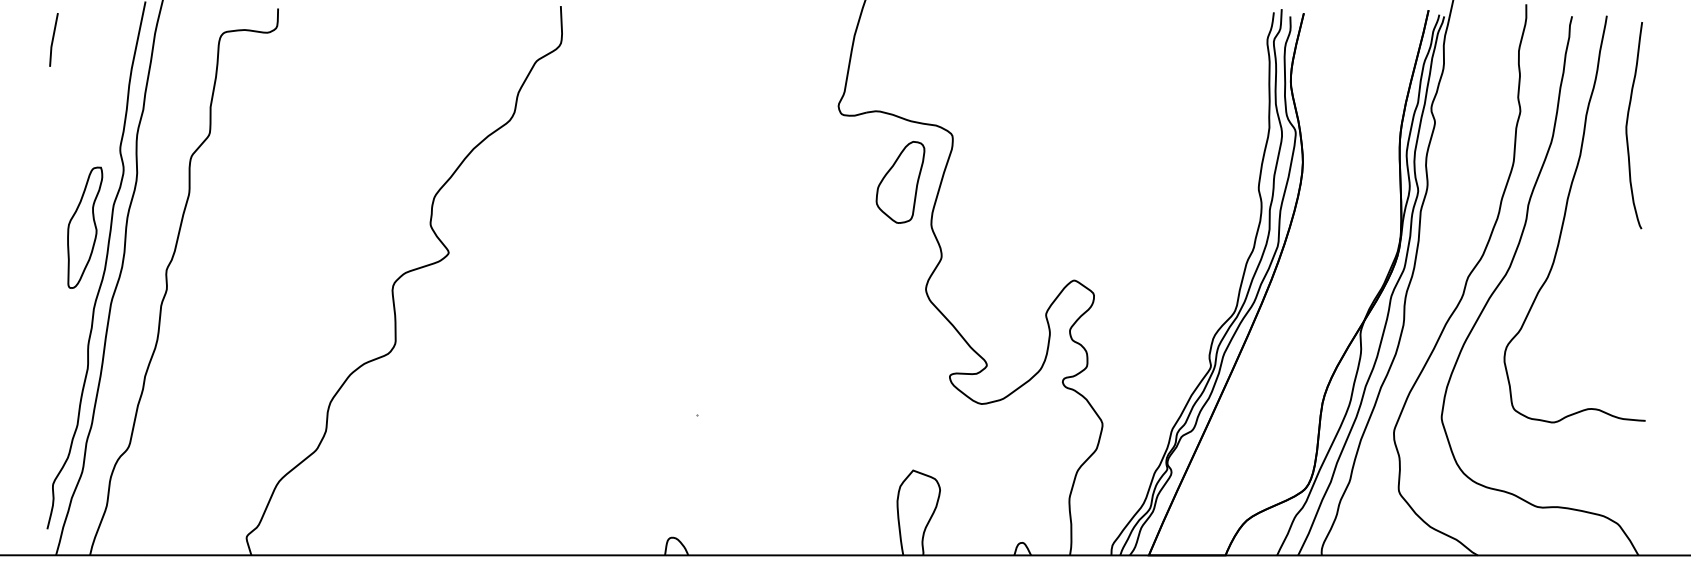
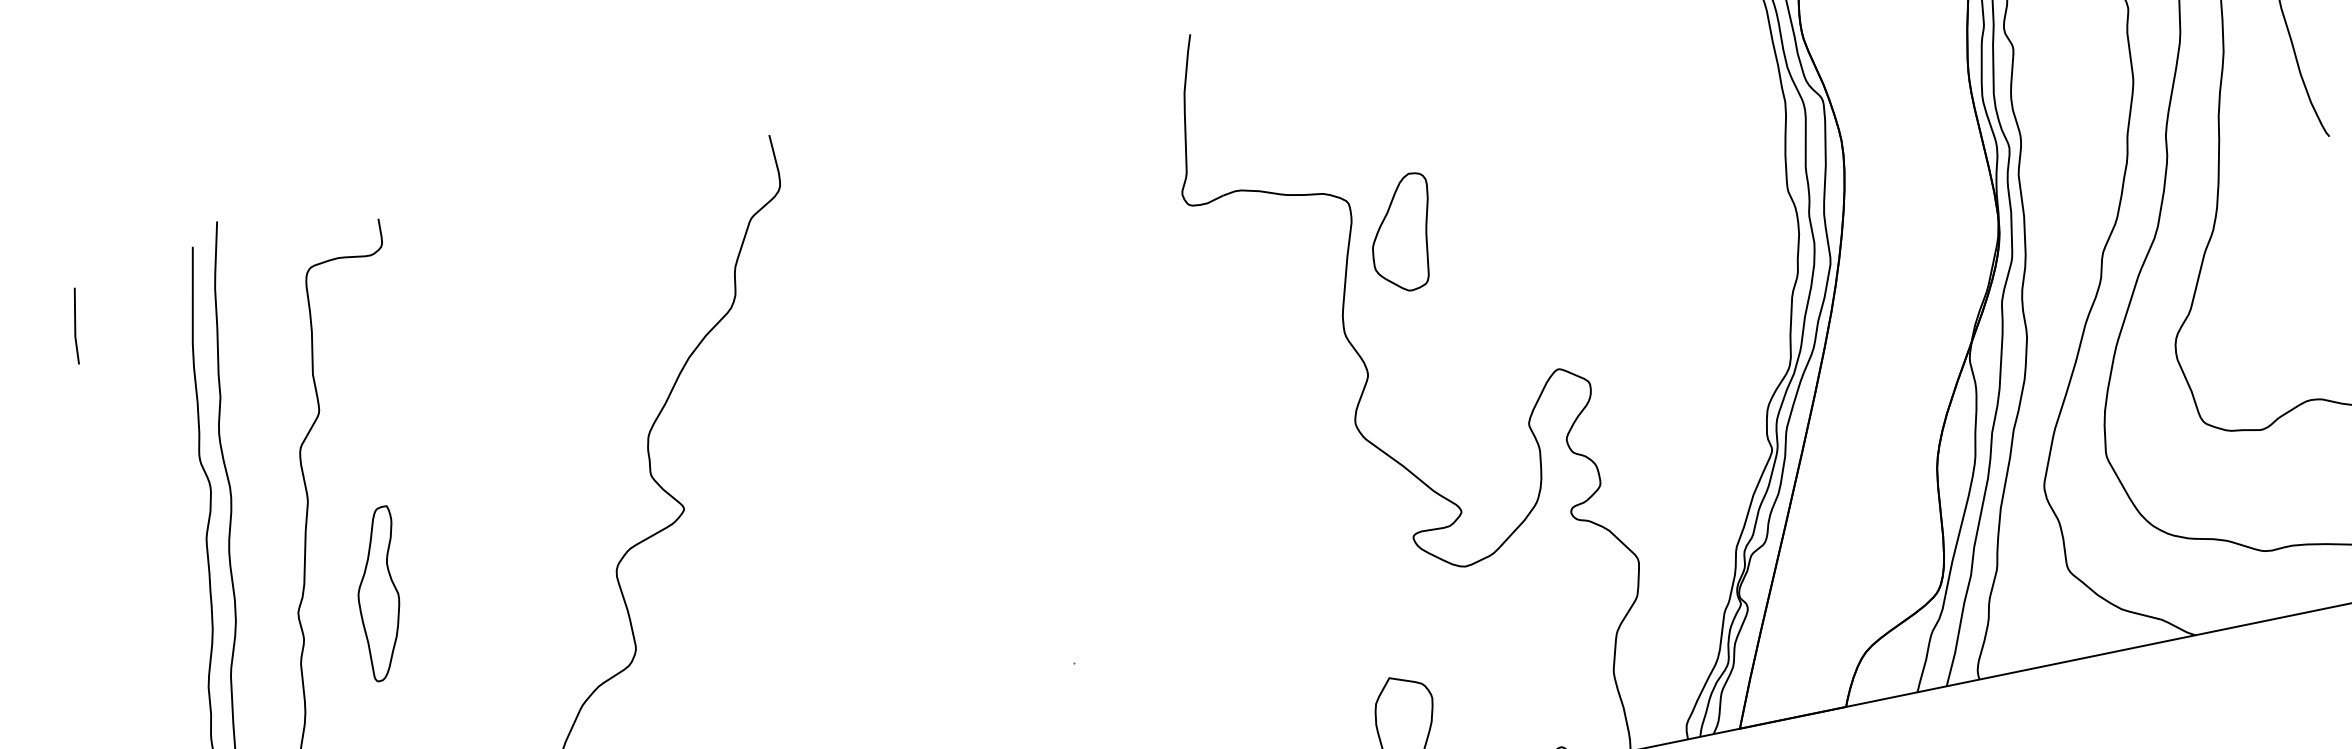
part: (900, 182) -> (1402, 233), moved
part: (85, 227) -> (382, 593), moved

